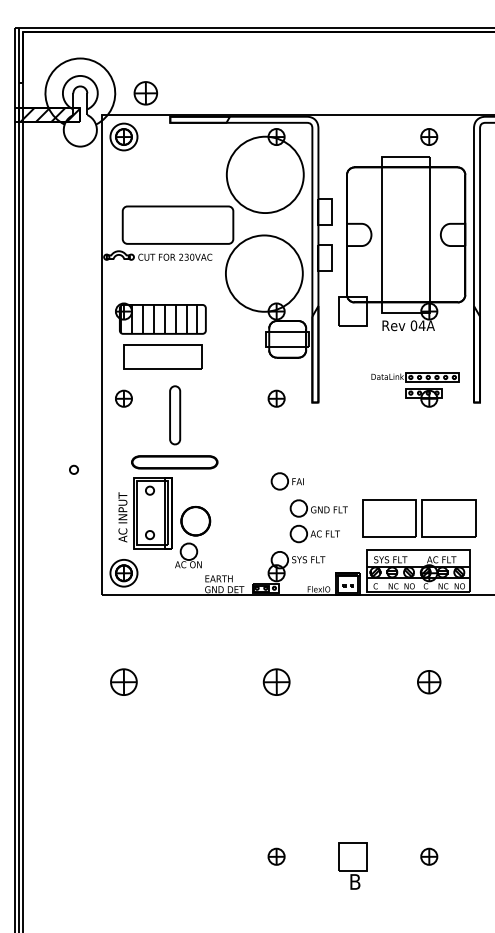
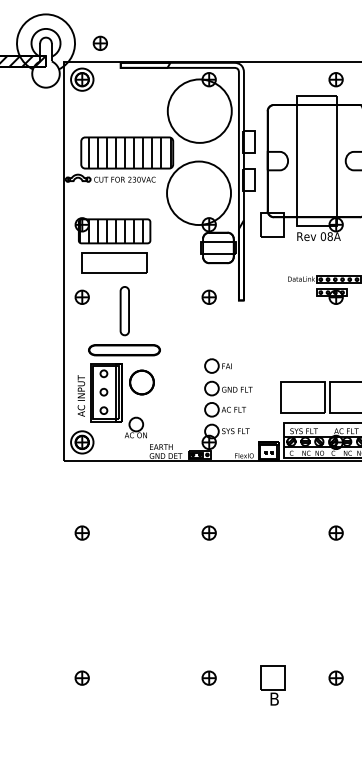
part: (145, 93) -> (100, 43), size x0.71
hatch: (180, 224) -> (129, 152), added
text: (421, 325) -> (329, 236), 04A -> 08A
part: (73, 469) -> (103, 391), moved
part: (318, 513) -> (228, 392), moved
part: (195, 521) -> (141, 382), moved
part: (123, 682) -> (81, 533), size x0.62
part: (276, 682) -> (209, 533), size x0.62
part: (429, 682) -> (336, 533), size x0.71
part: (123, 856) -> (81, 677), added

